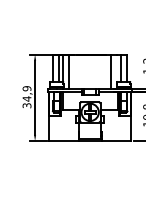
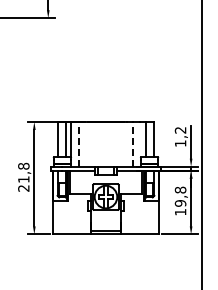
line: (69, 71) -> (78, 144), solid -> dashed
line: (111, 71) -> (133, 144), solid -> dashed
text: (26, 96) -> (23, 176), 34,9 -> 21,8

